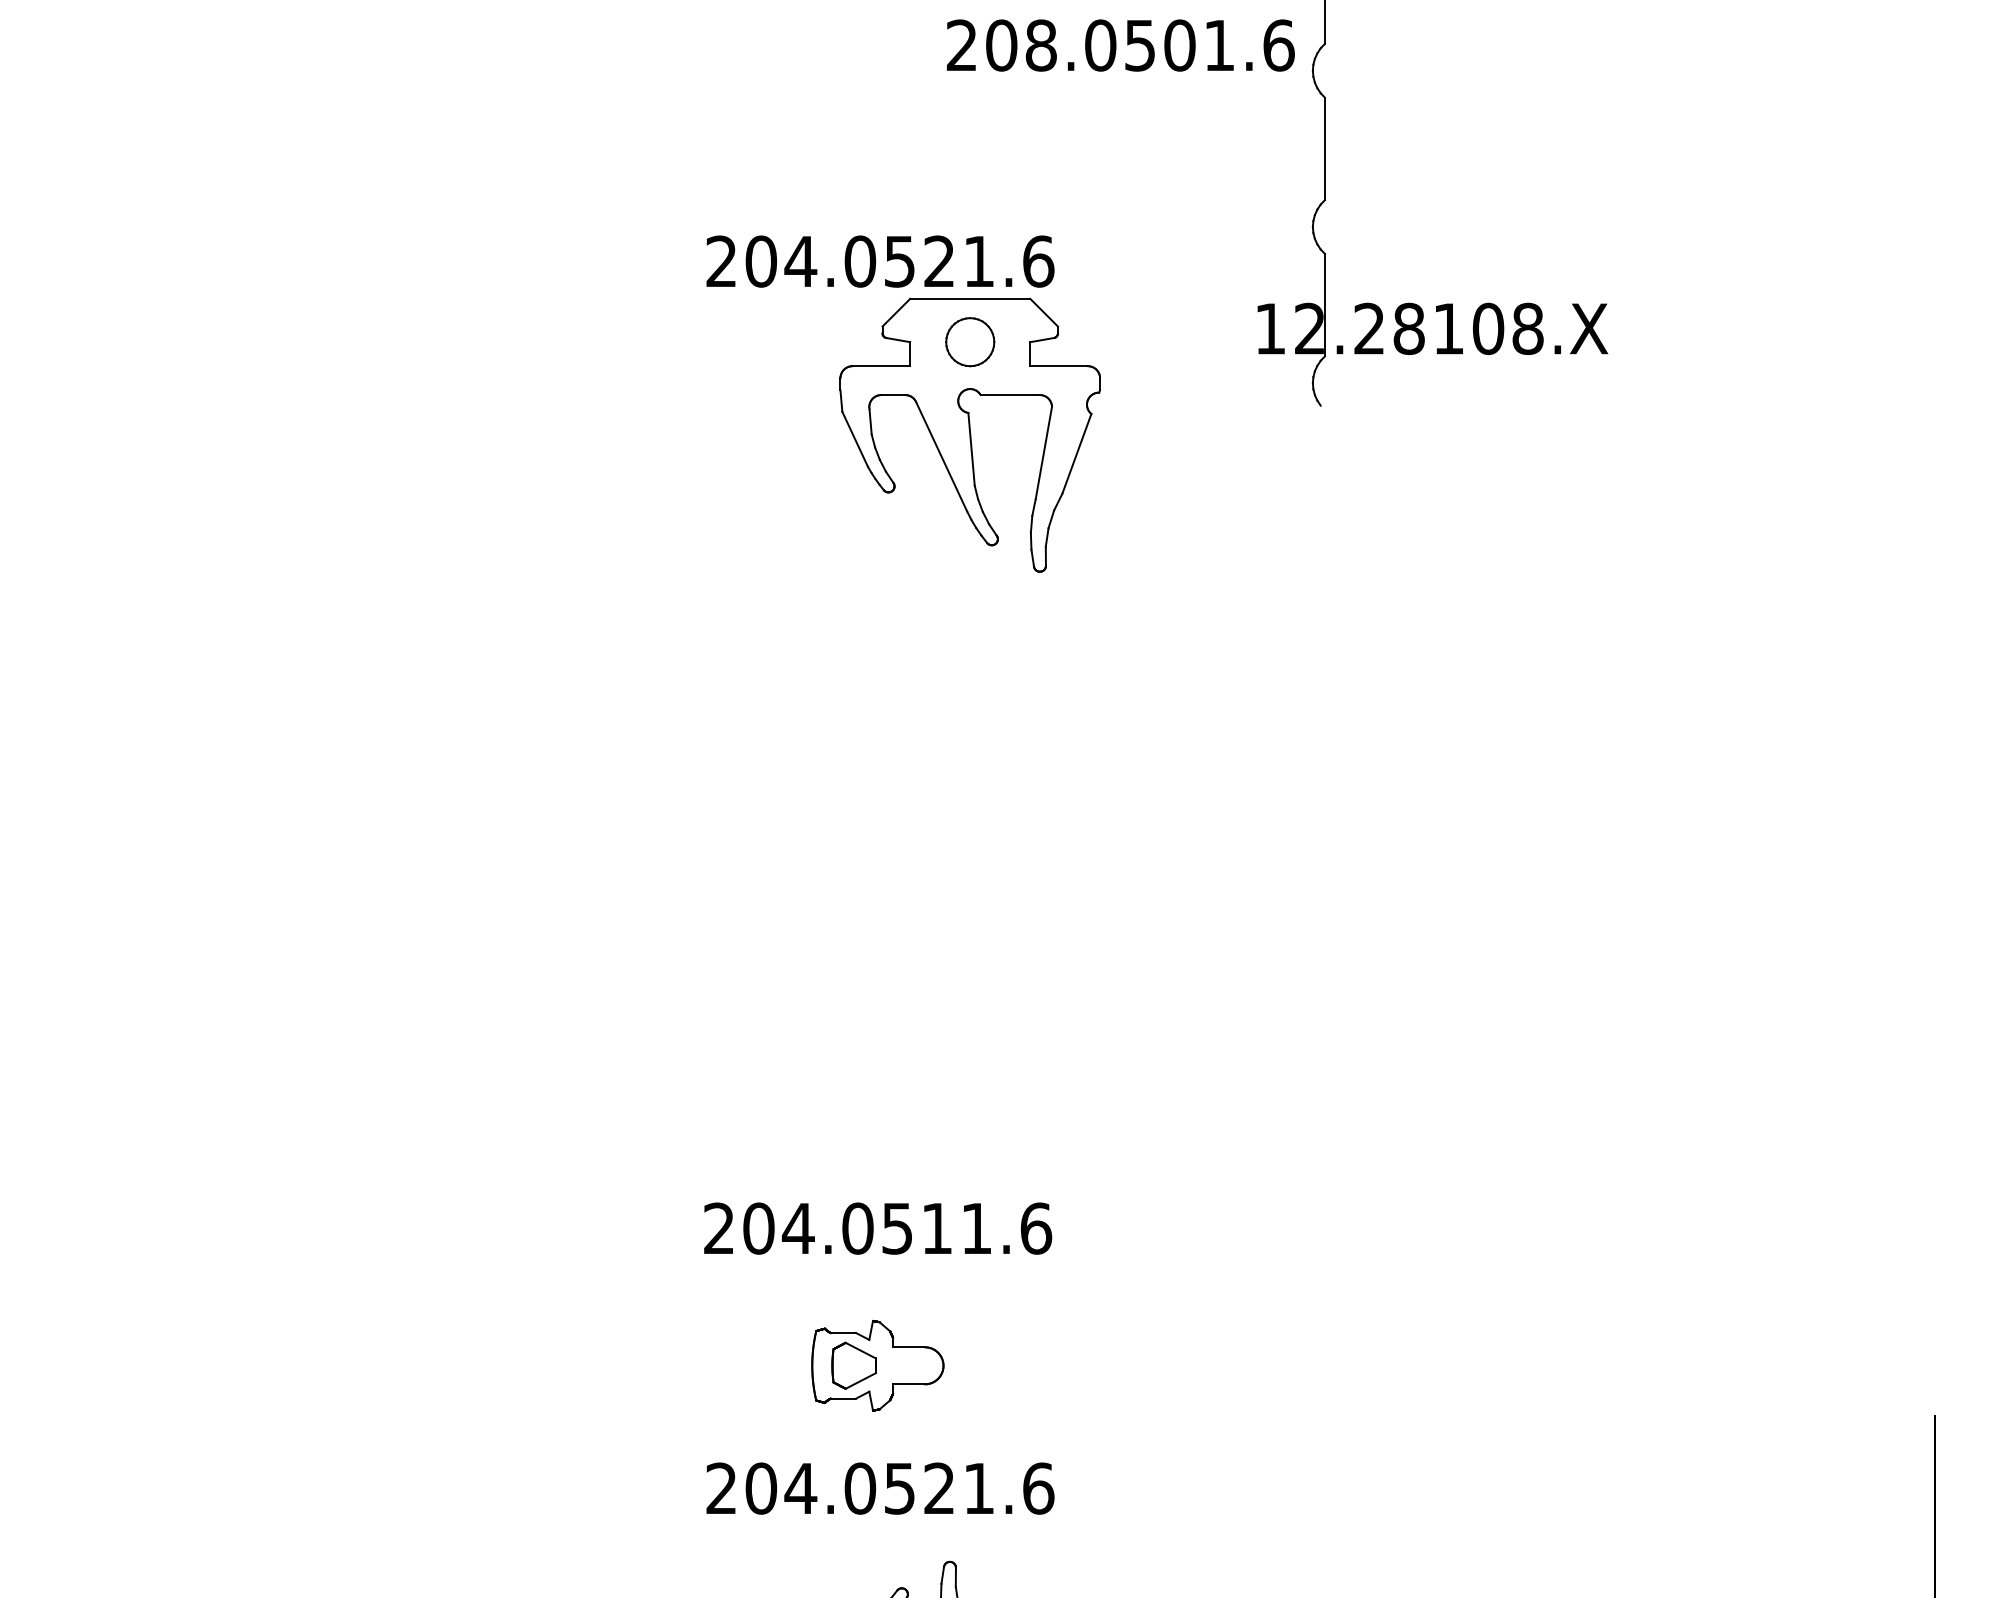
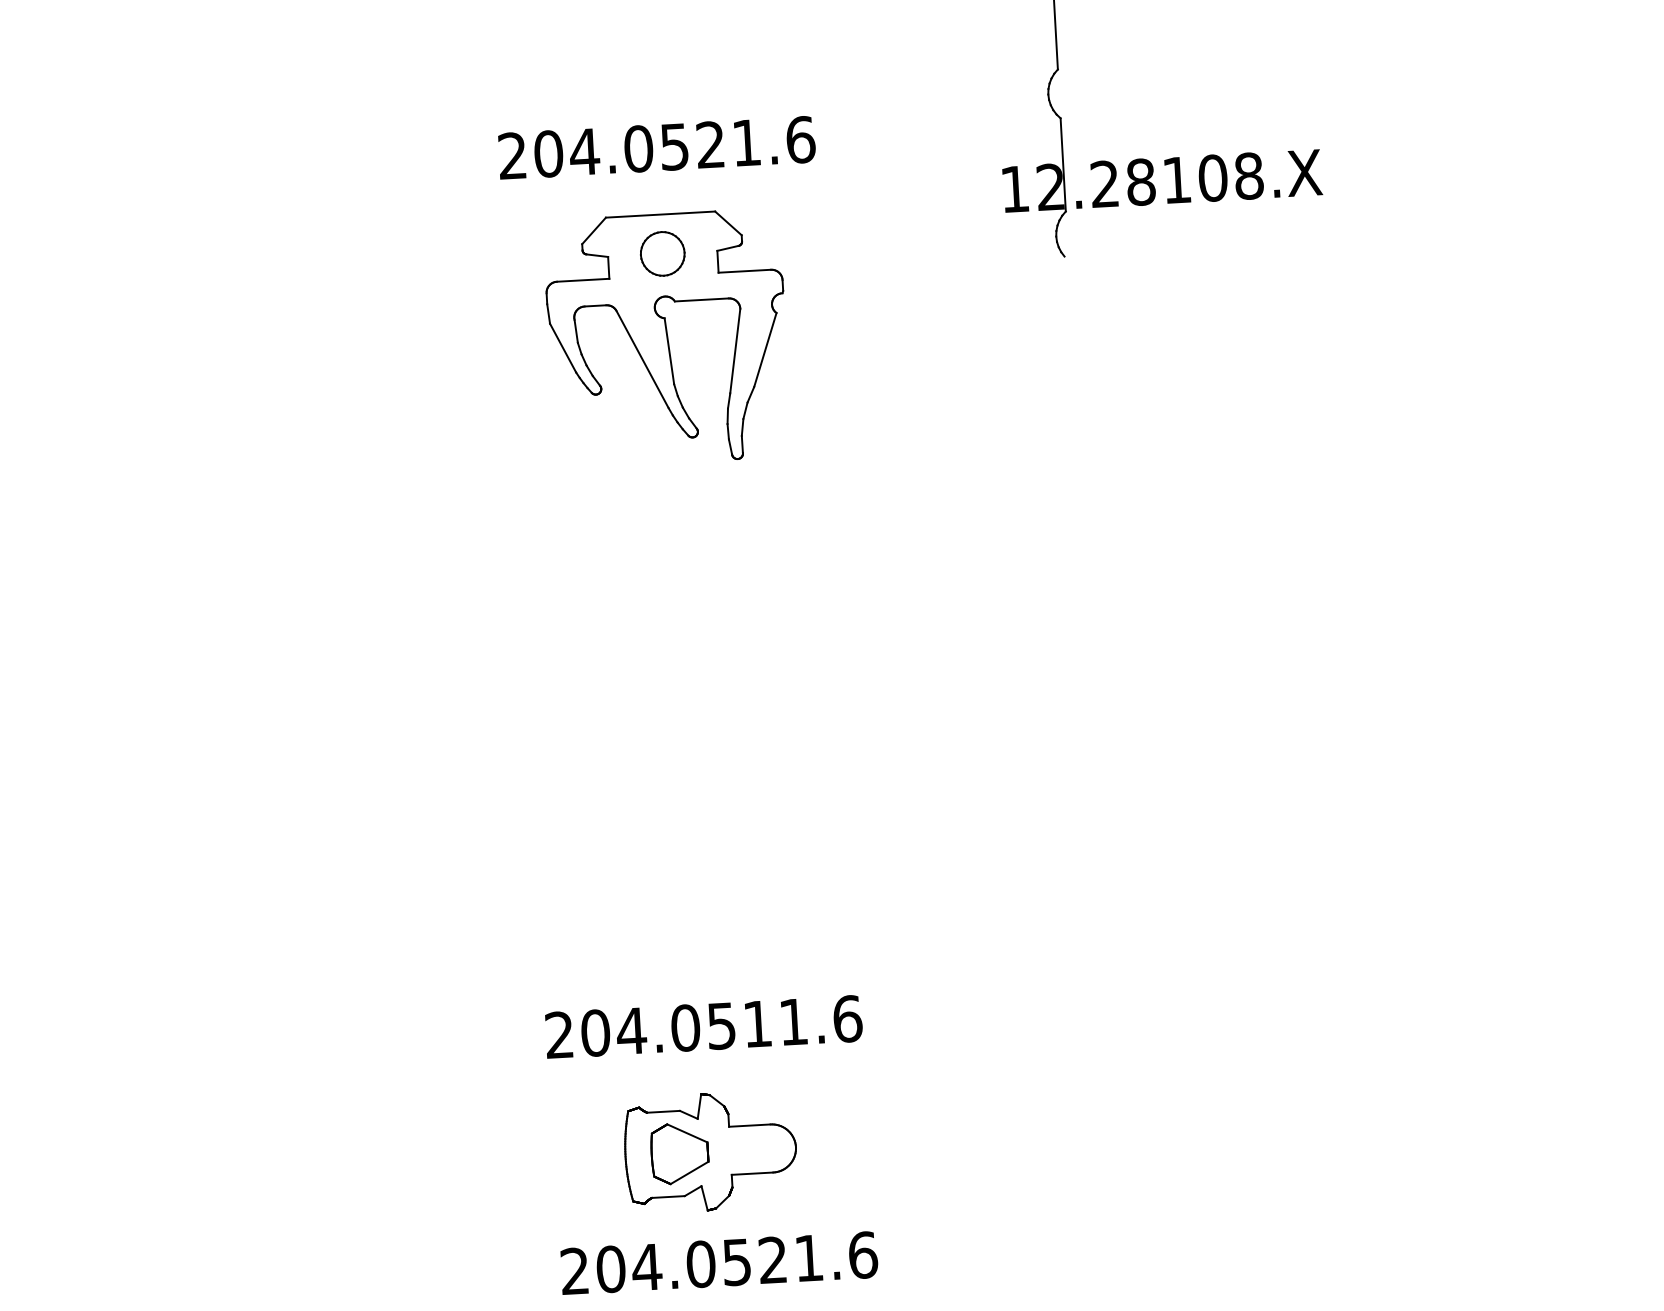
part: (969, 434) -> (666, 337), moved
part: (877, 1365) -> (710, 1151), size x1.43

